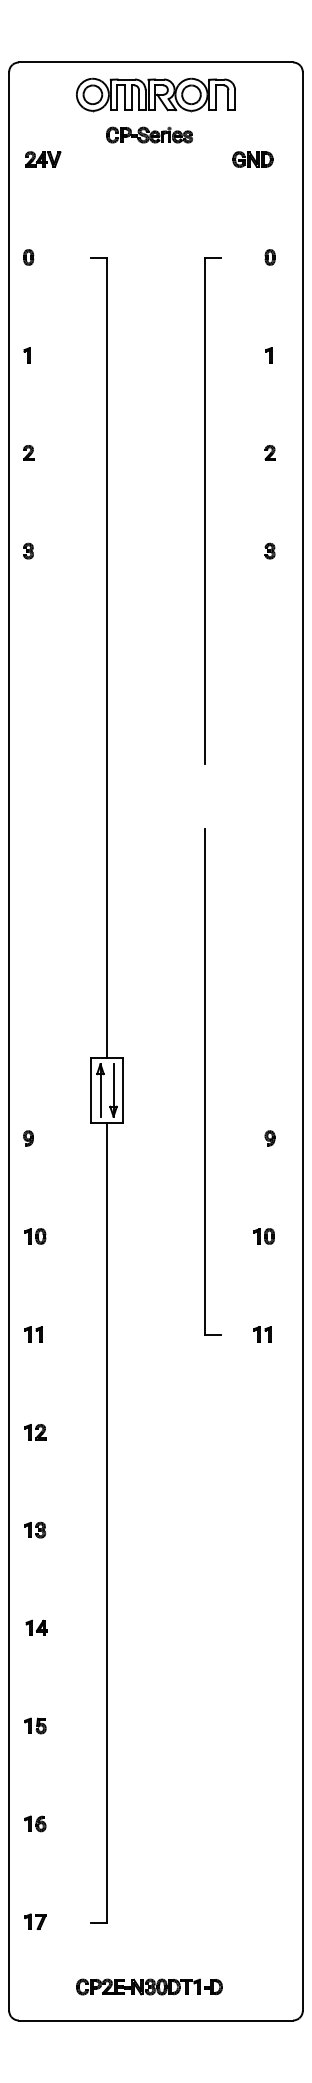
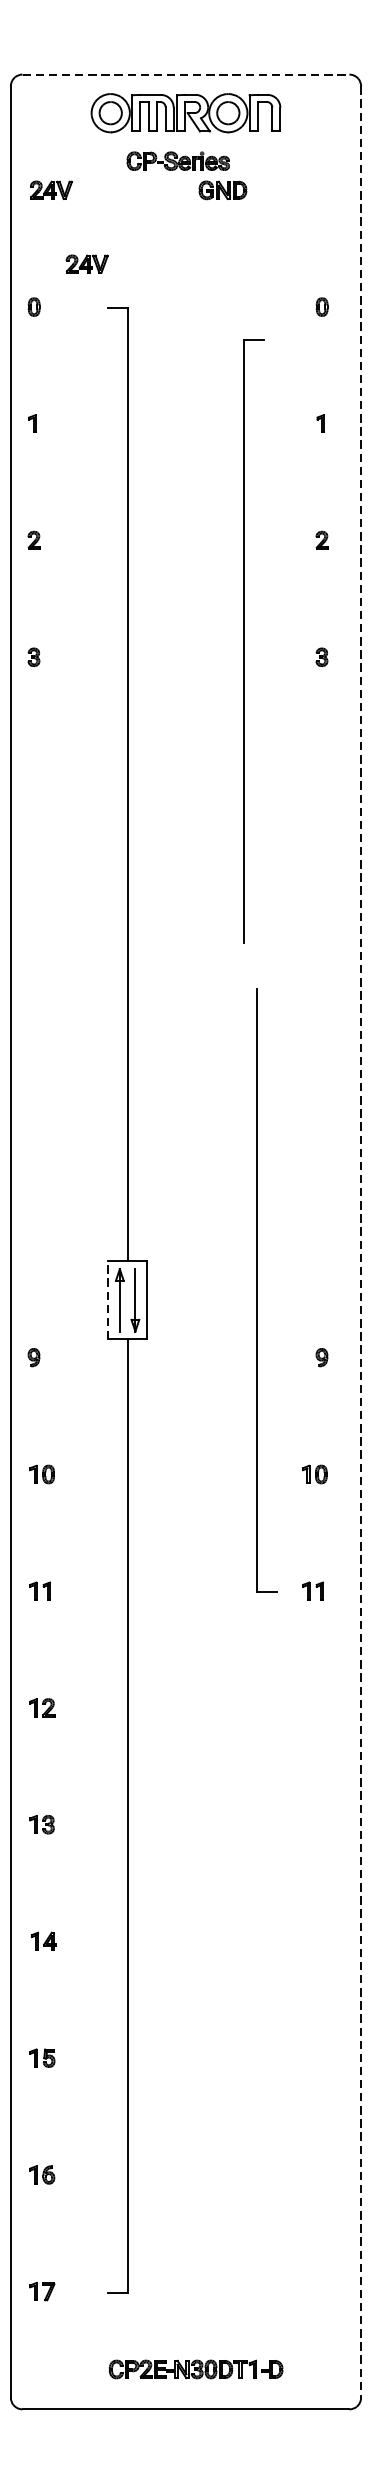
line: (156, 62) -> (186, 74), solid -> dashed
part: (252, 159) -> (222, 190), moved
part: (73, 221) -> (87, 264), added
part: (205, 510) -> (245, 641), moved
line: (302, 1041) -> (360, 1242), solid -> dashed
part: (205, 1081) -> (258, 1289), moved
line: (90, 1090) -> (107, 1300), solid -> dashed
part: (149, 1986) -> (196, 2368), moved

